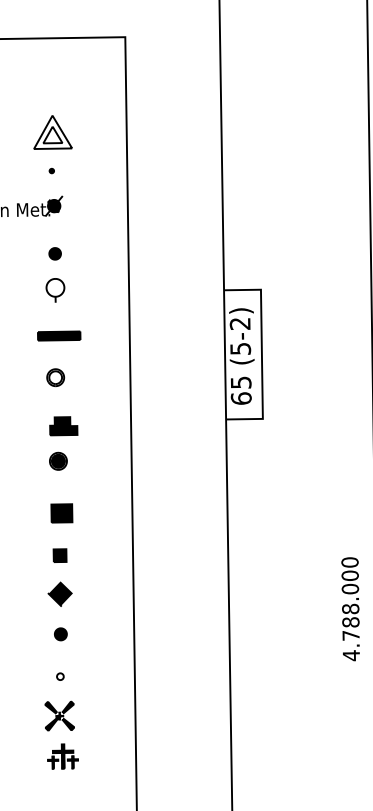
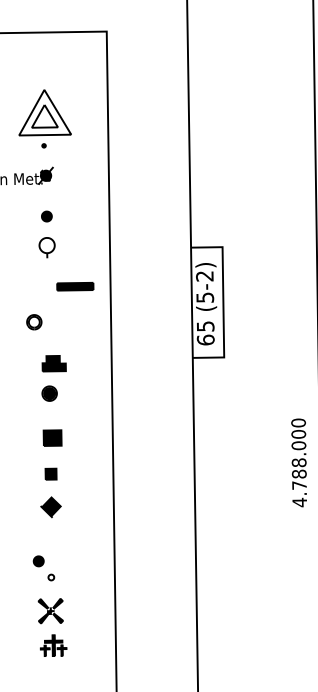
part: (52, 131) -> (44, 112), size x1.6
part: (59, 335) -> (75, 286), moved
part: (55, 377) -> (34, 322), moved
text: (349, 608) -> (298, 462), moved
part: (60, 634) -> (38, 561), moved

